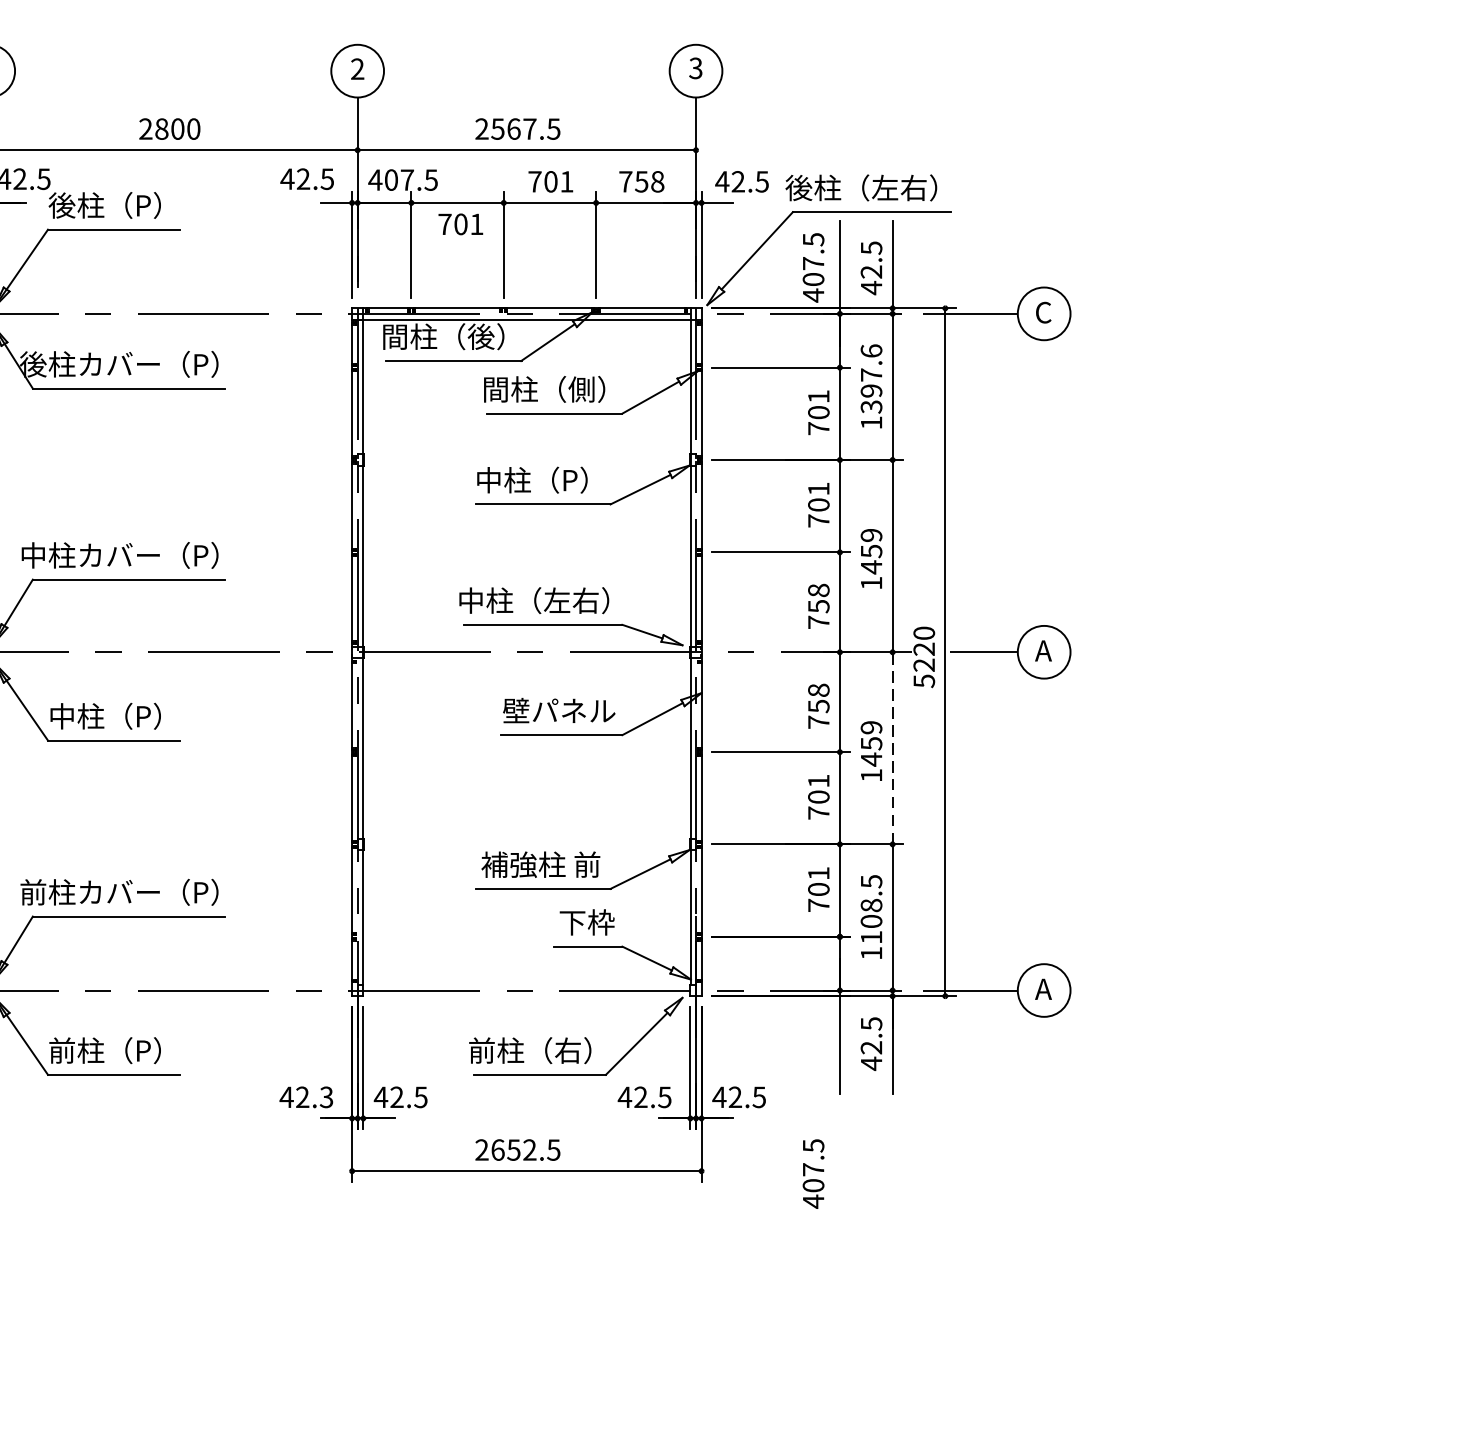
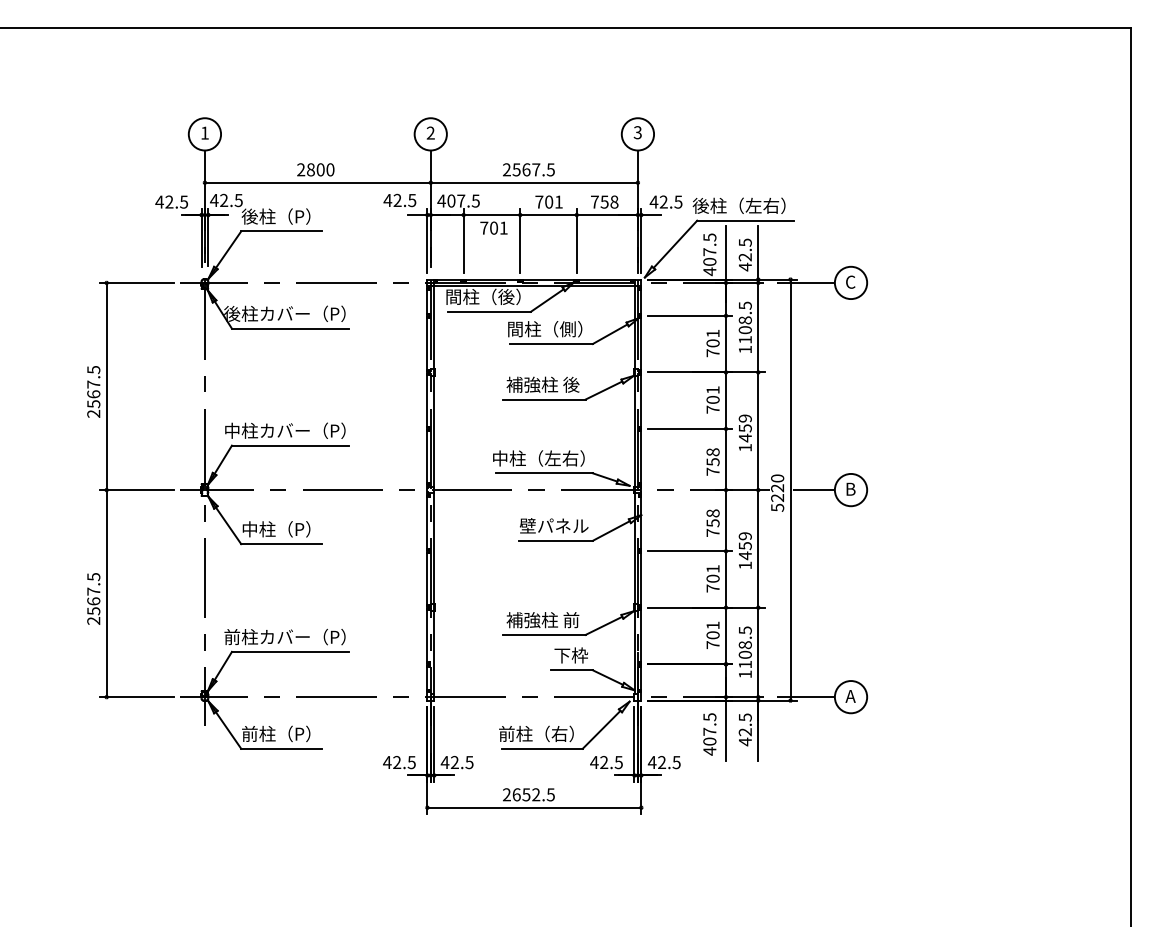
text: (870, 378) -> (744, 322), 1397.6 -> 1108.5
text: (538, 479) -> (541, 384), 中柱（P） -> 補強柱 後
text: (1043, 649) -> (850, 488), A -> B
line: (893, 747) -> (758, 548), dashed -> solid
text: (326, 1097) -> (411, 762), 42.3 -> 42.5
text: (812, 1174) -> (709, 734), moved

